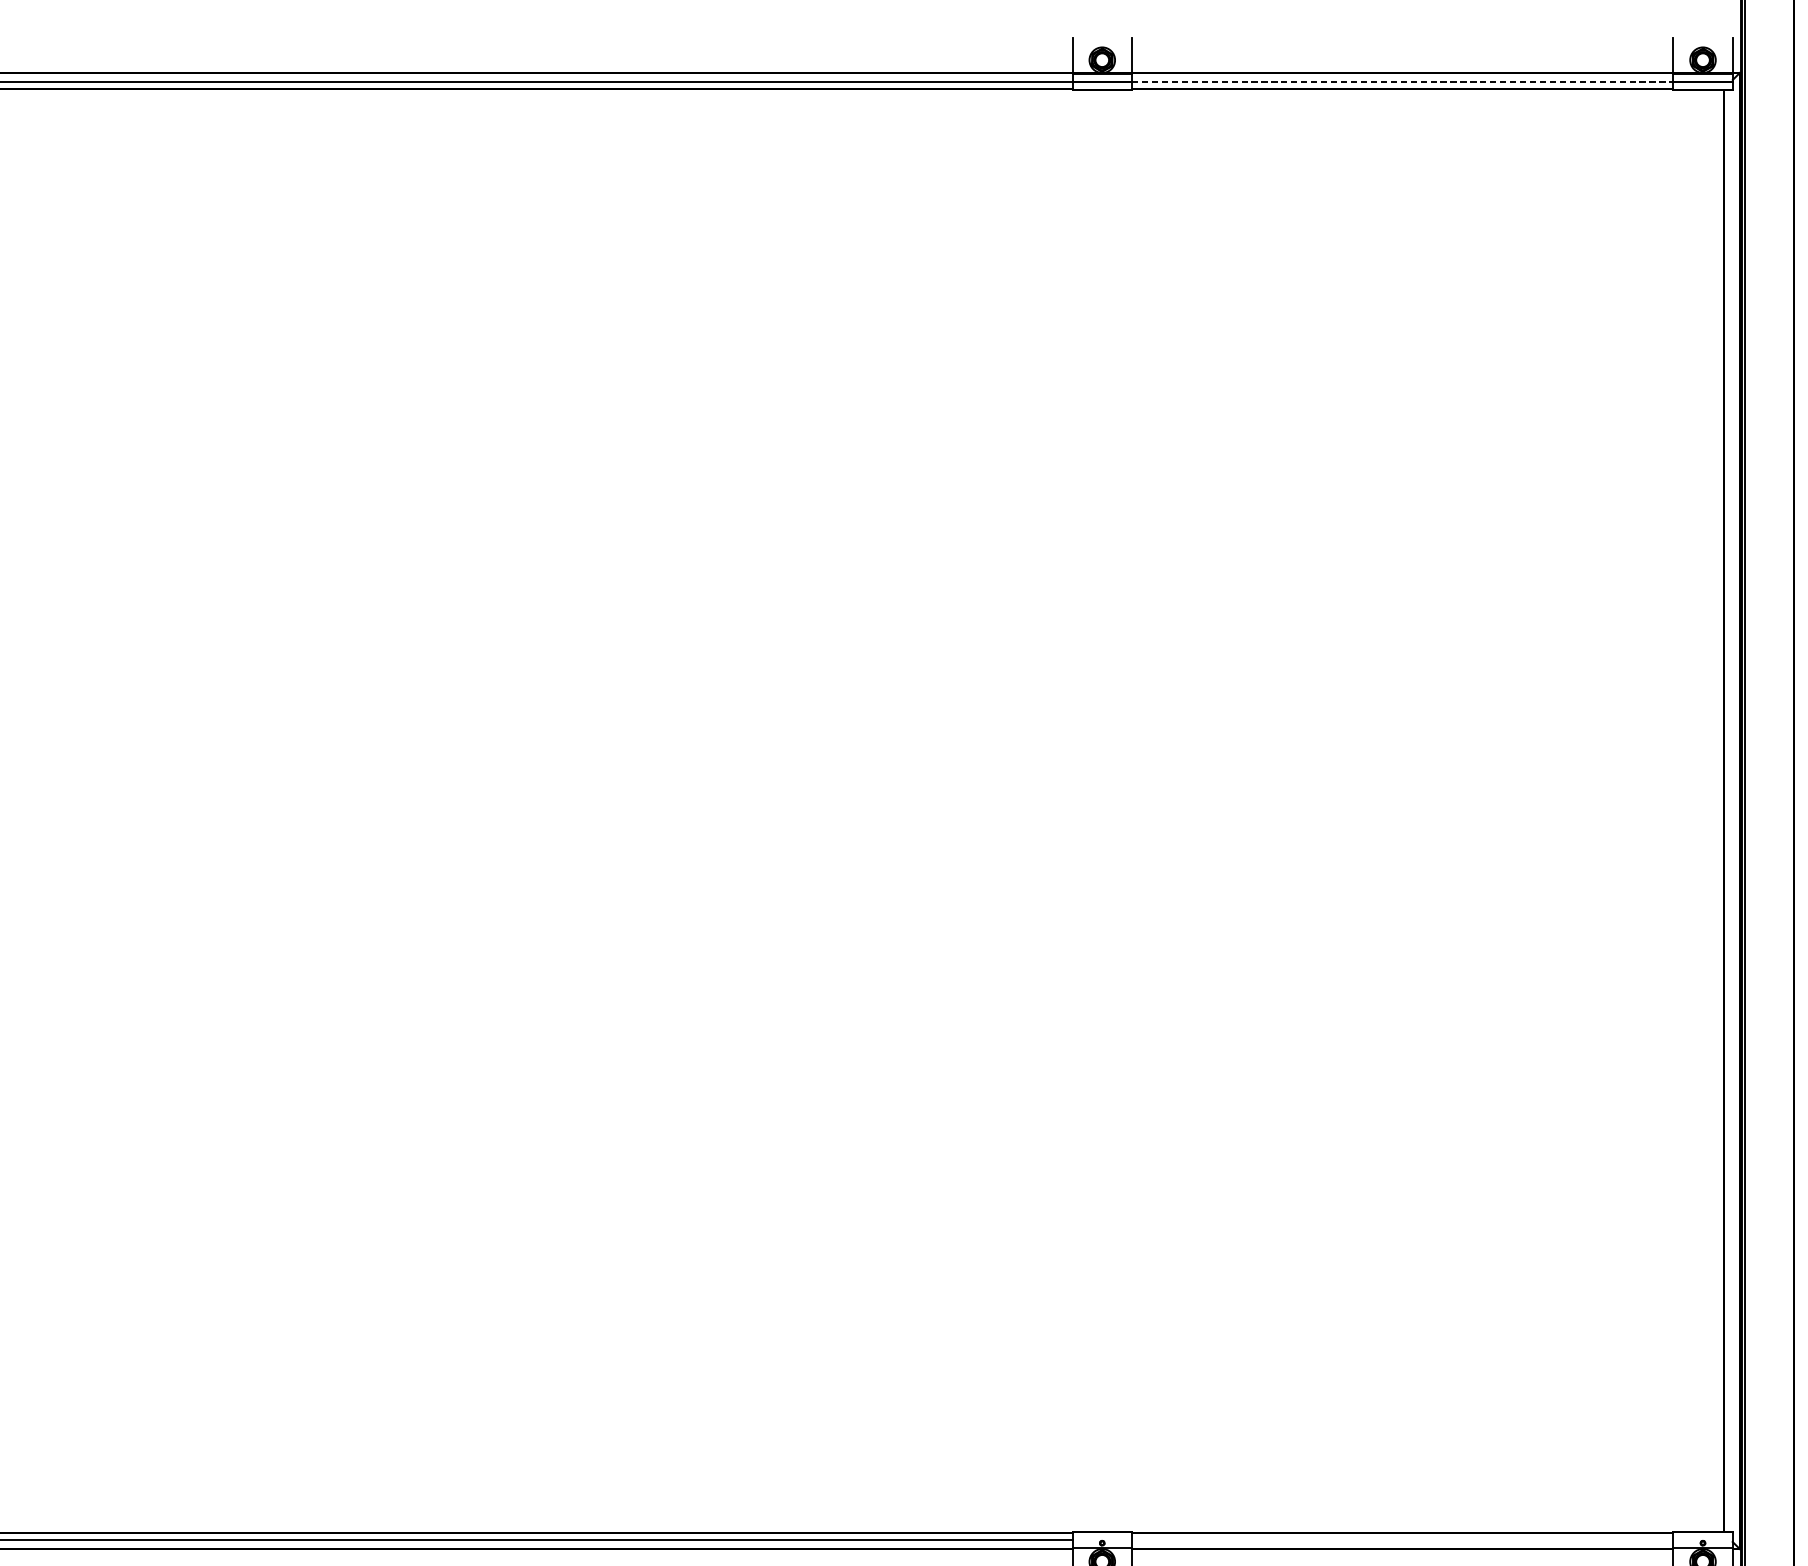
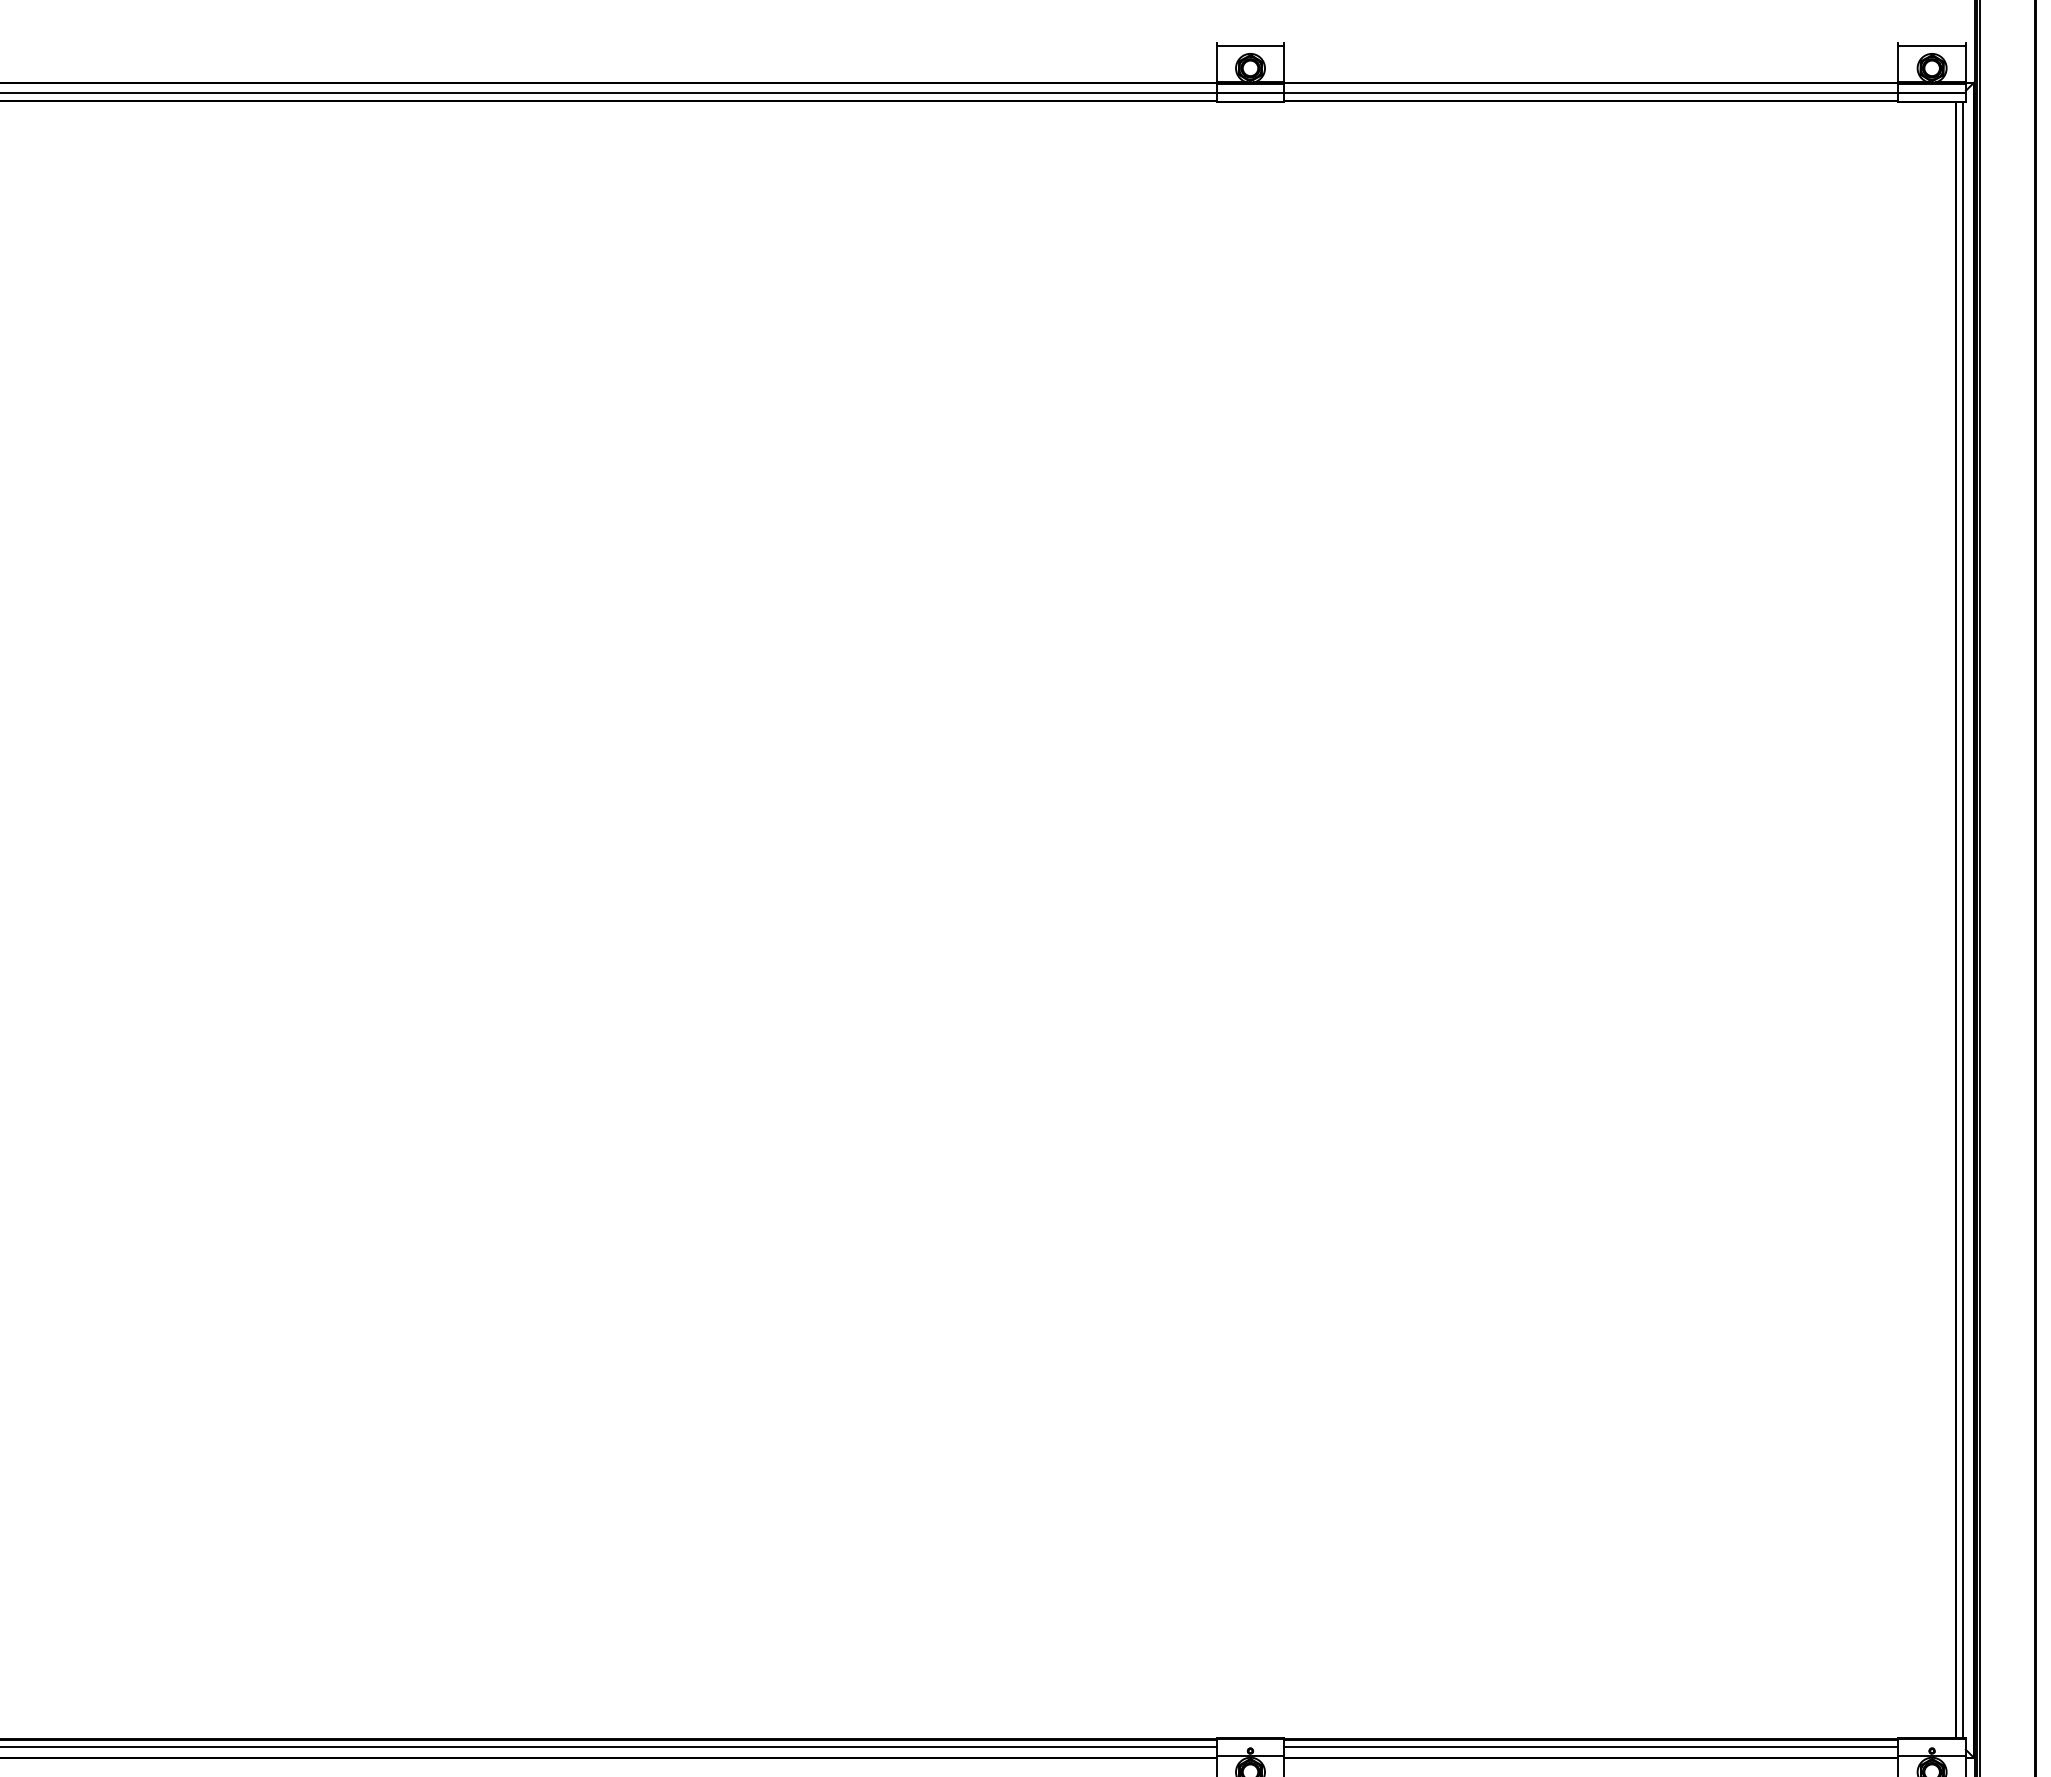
line: (1102, 40) -> (1250, 46), added
line: (1702, 40) -> (1931, 46), added
line: (1402, 82) -> (1591, 93), dashed -> solid
line: (1730, 811) -> (1963, 920), added
line: (1402, 1540) -> (1591, 1747), added

